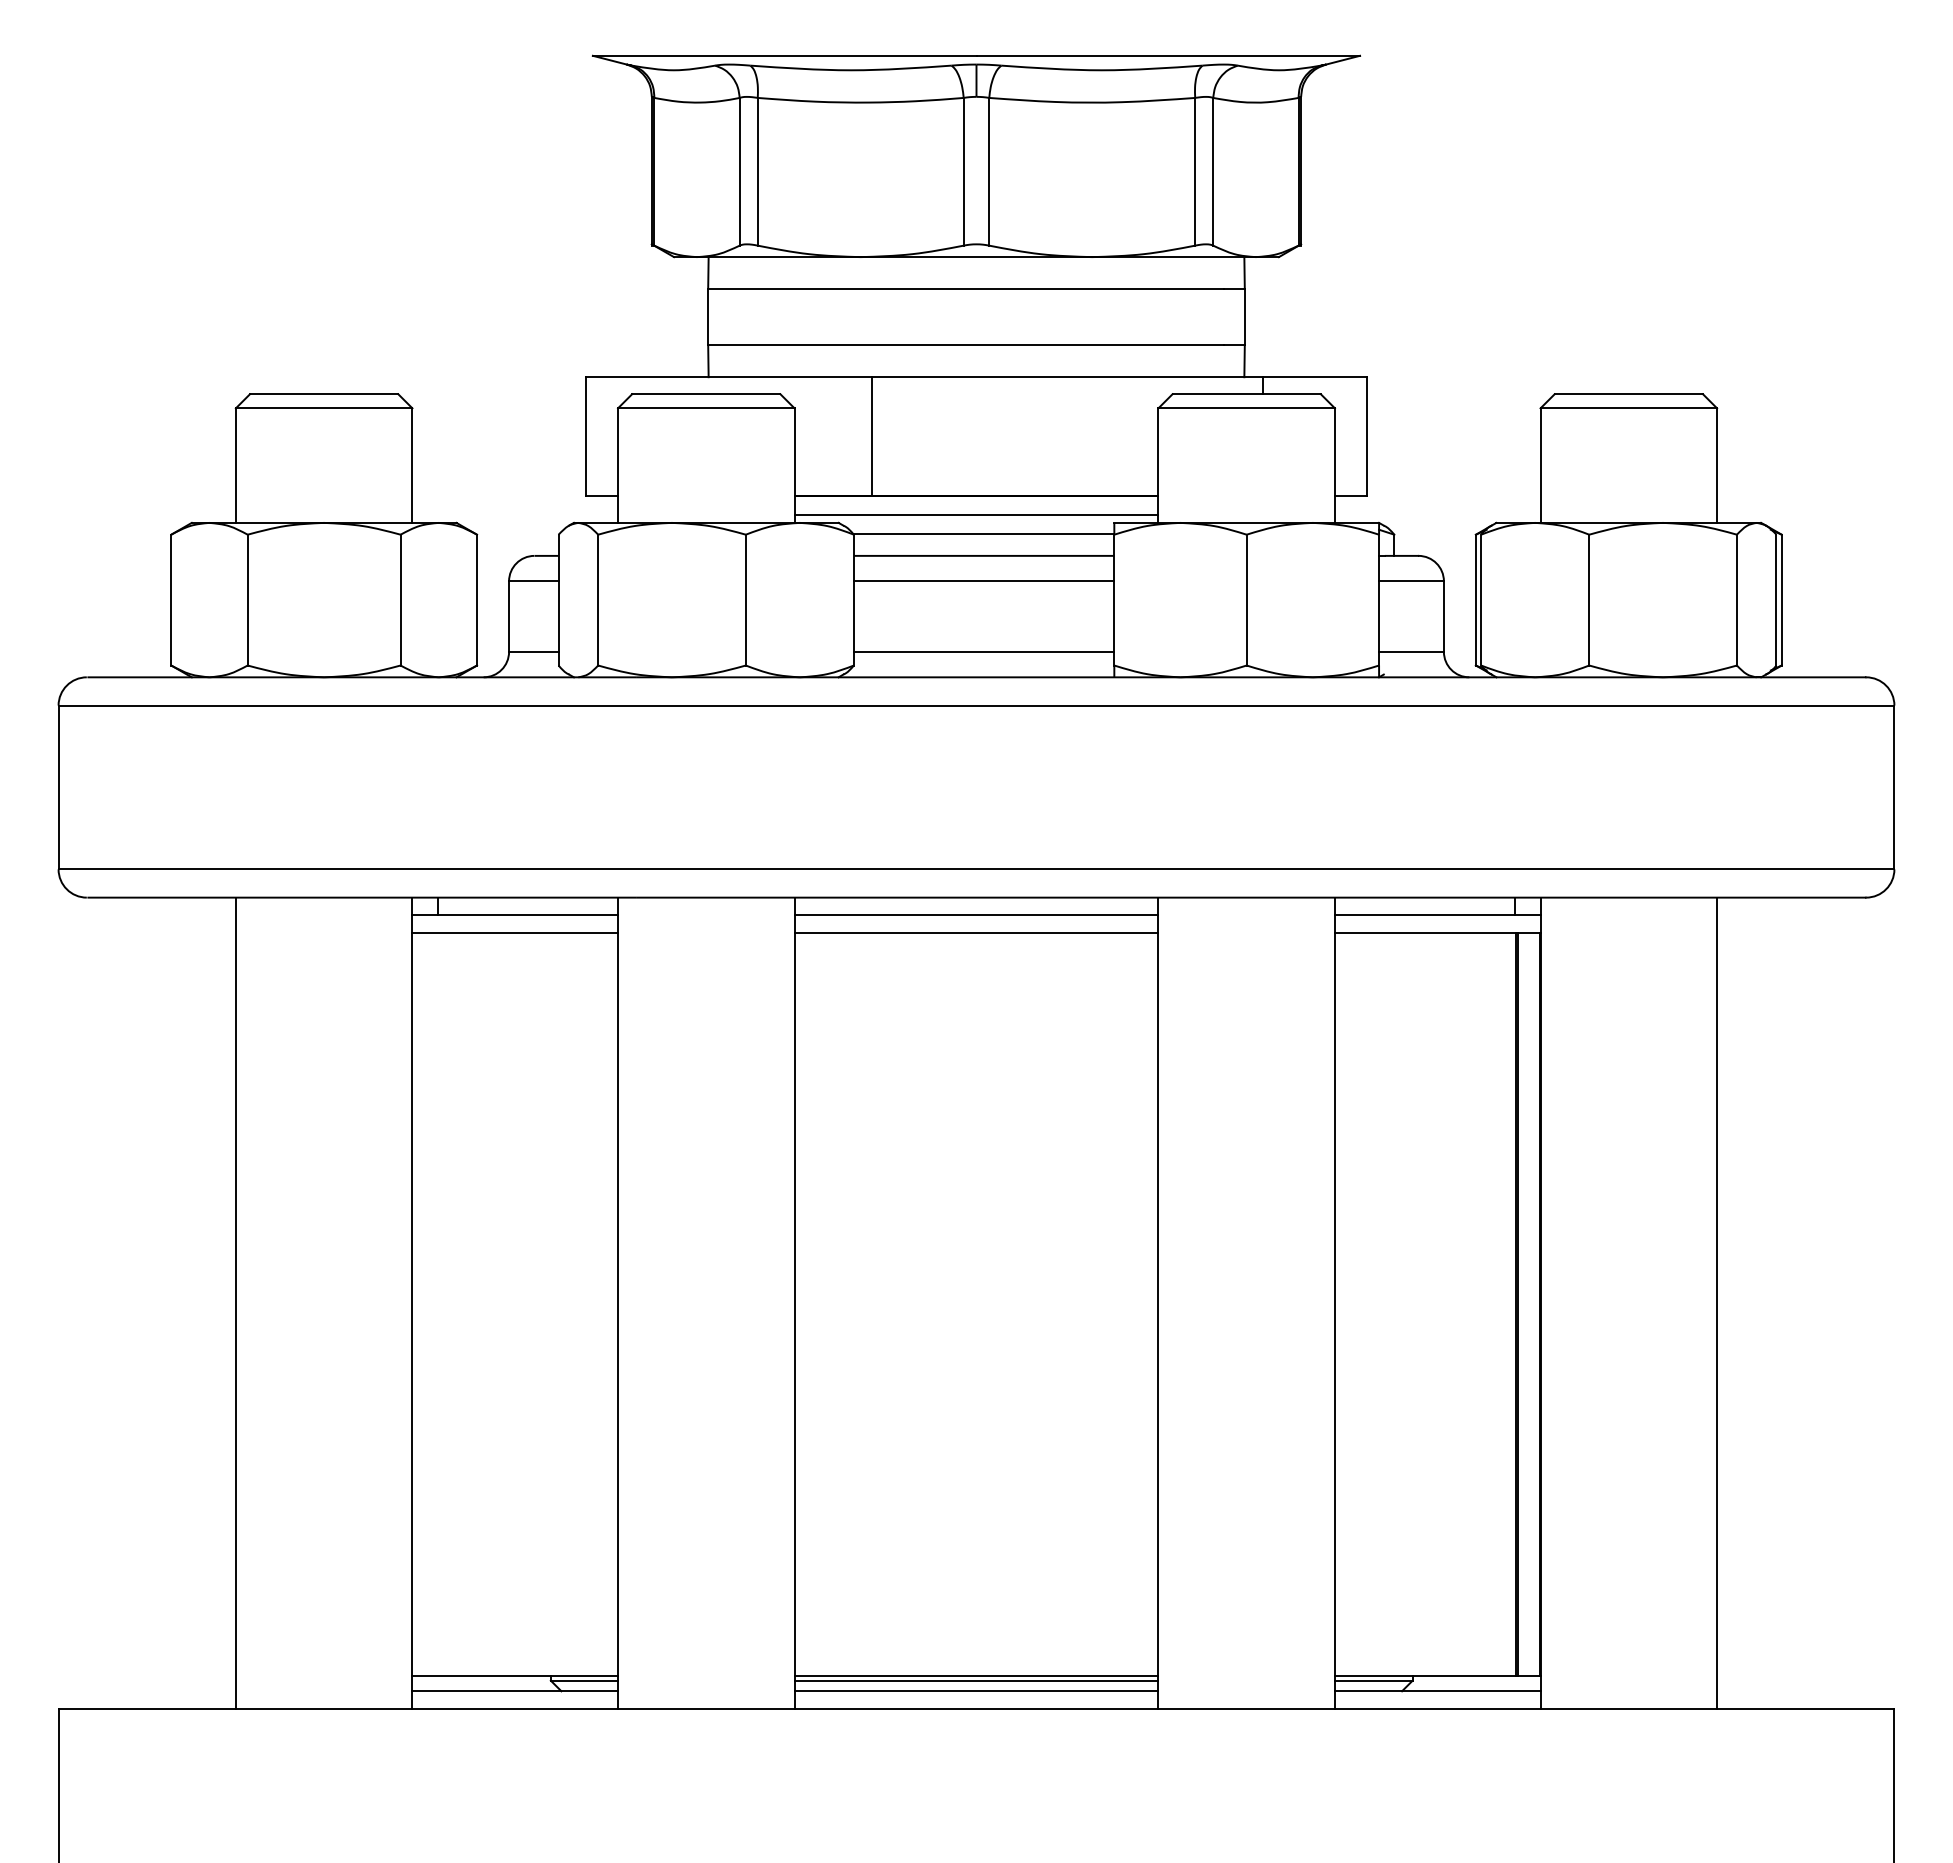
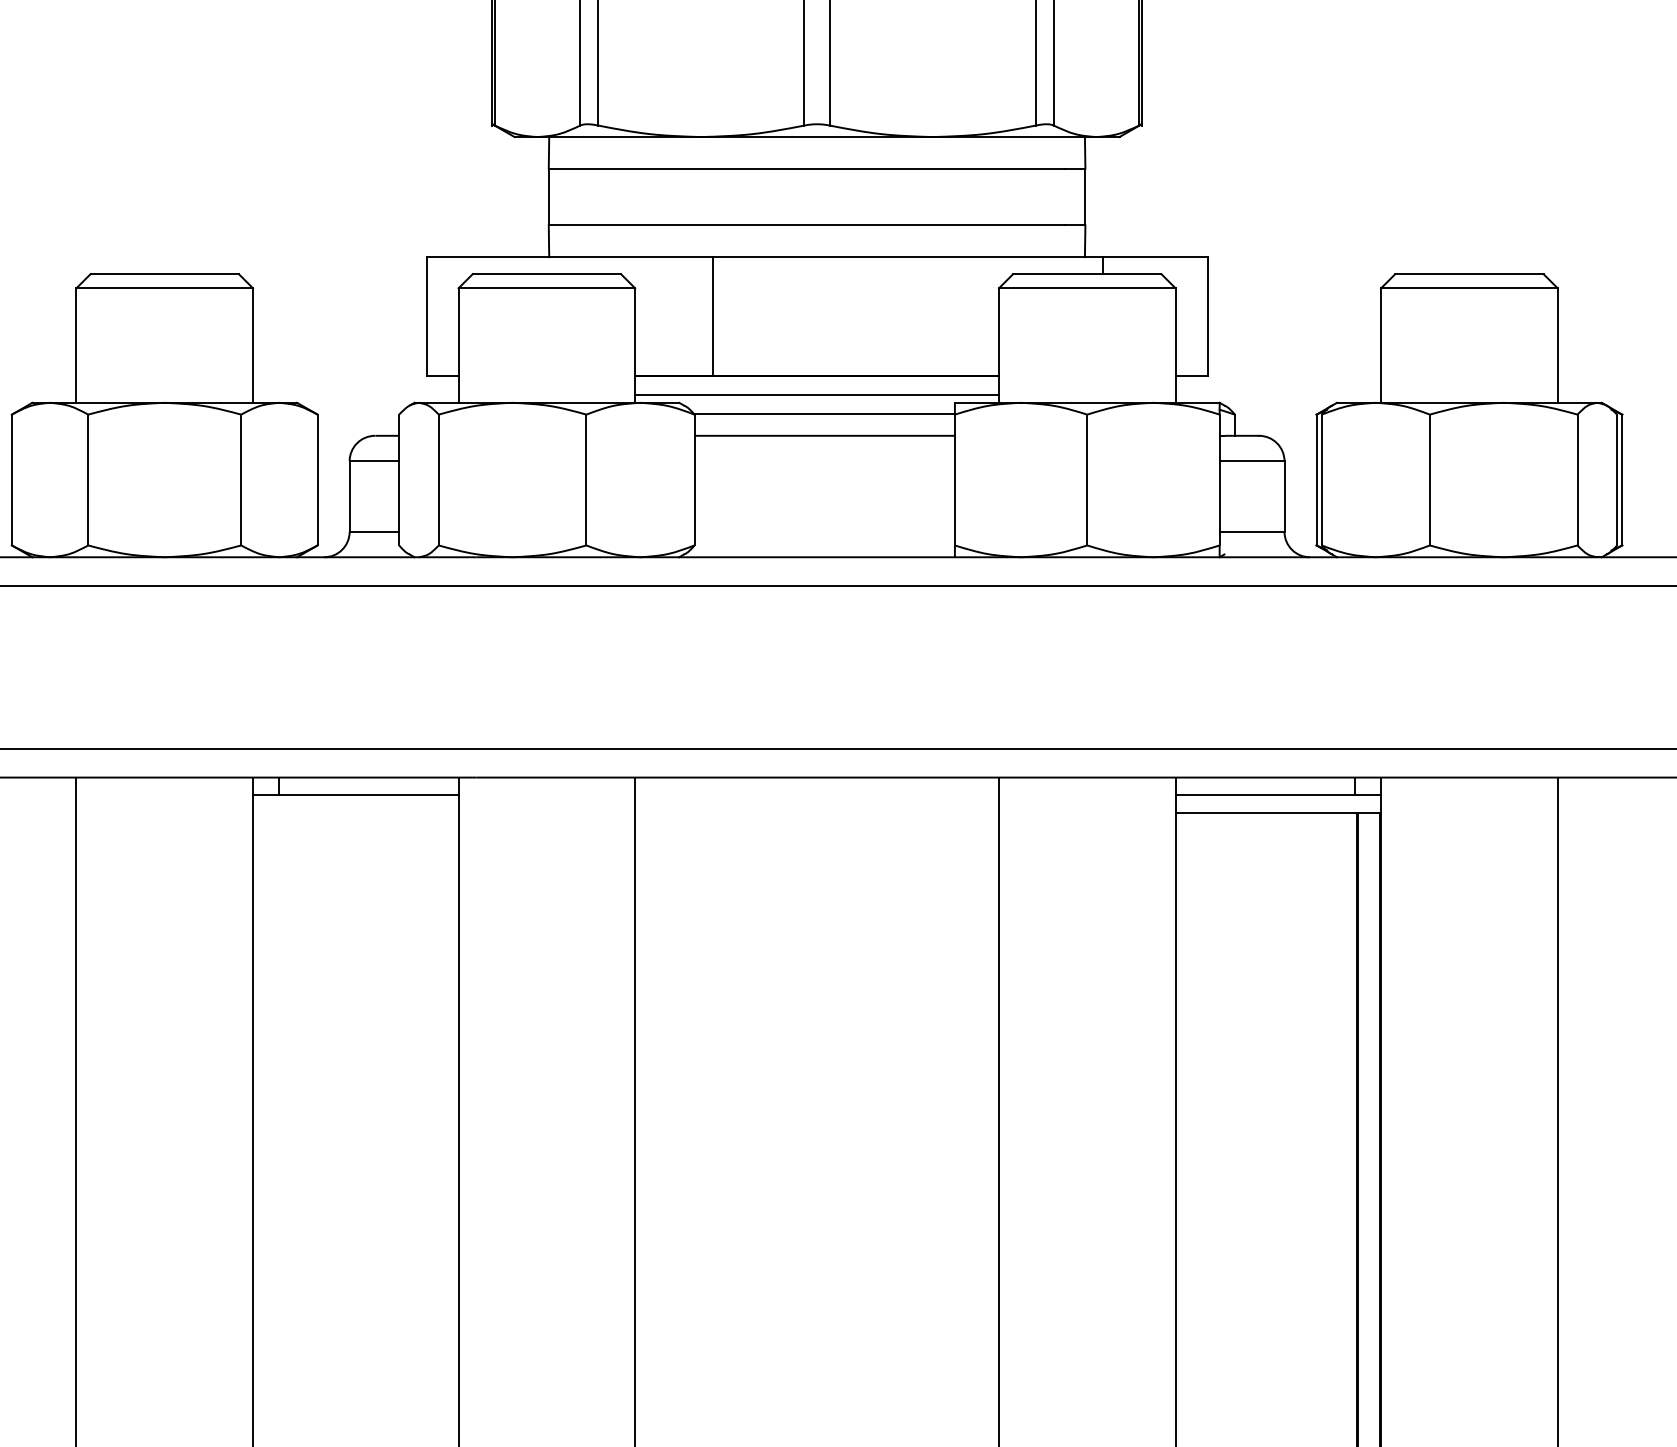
line: (983, 581) -> (824, 461), removed
line: (983, 651) -> (824, 531), removed
line: (976, 915) -> (817, 795), removed
line: (515, 932) -> (356, 812), removed
line: (976, 932) -> (817, 812), removed

